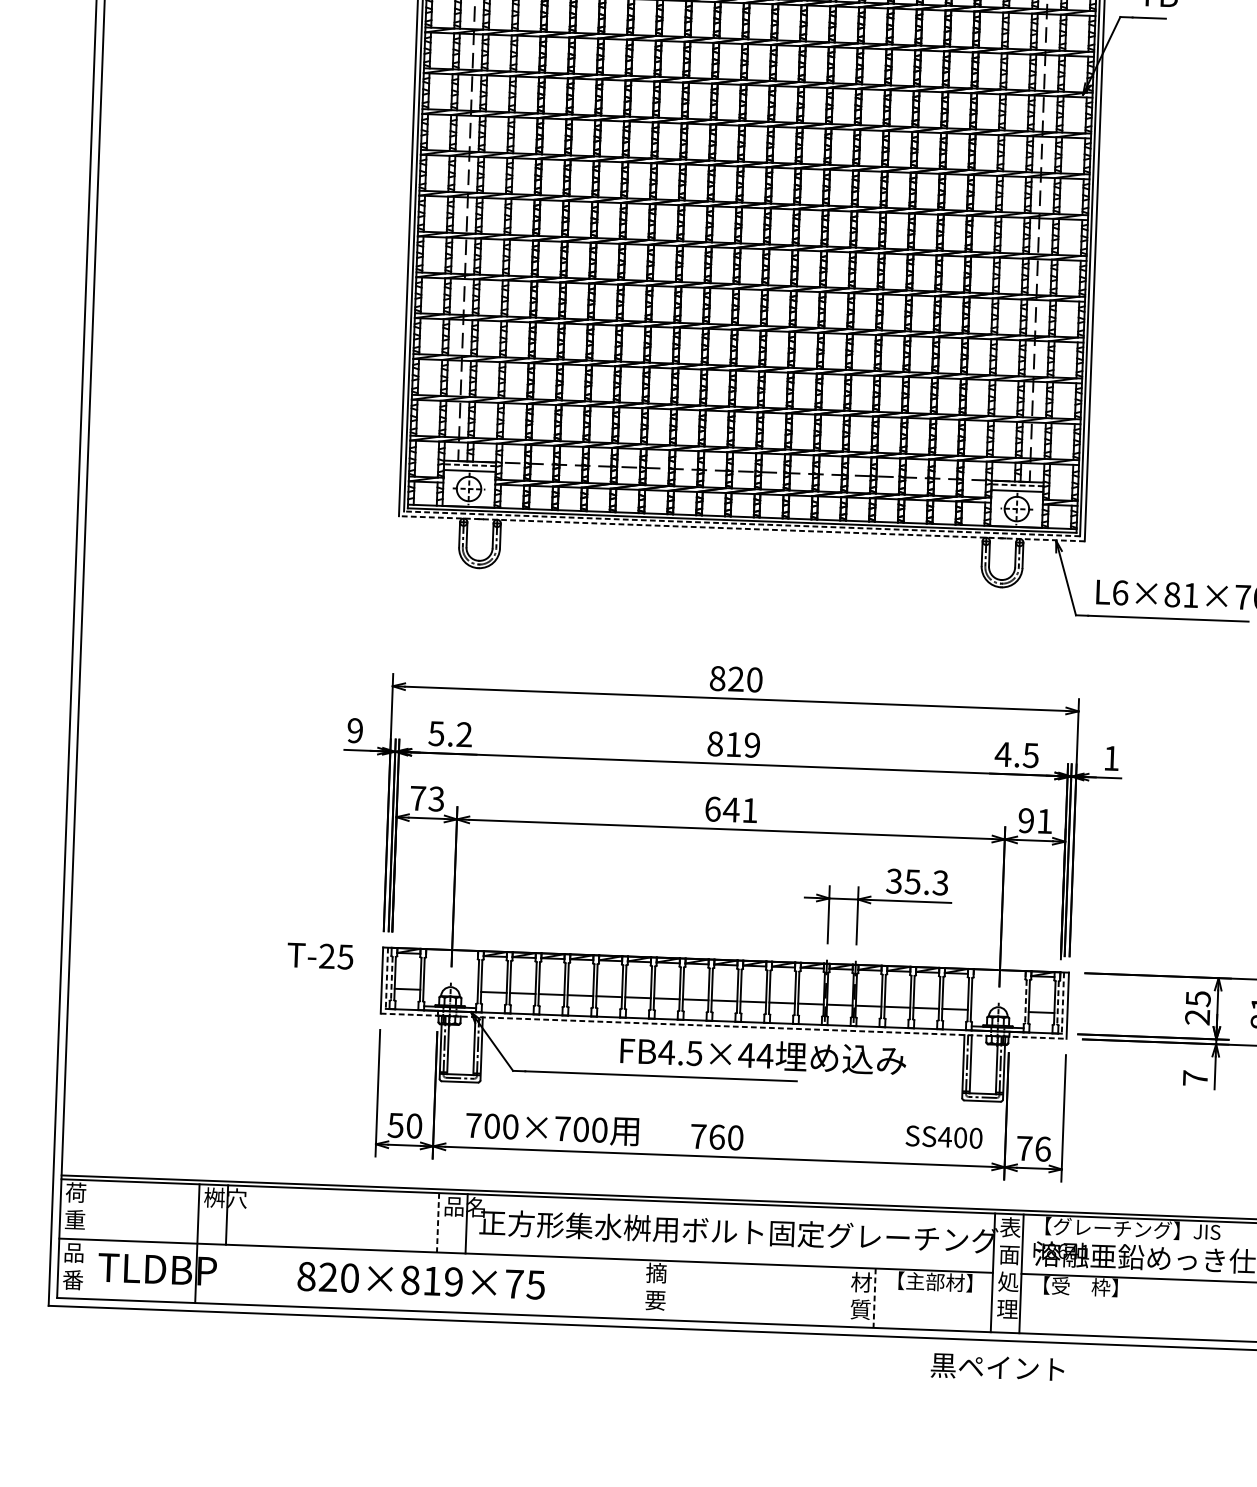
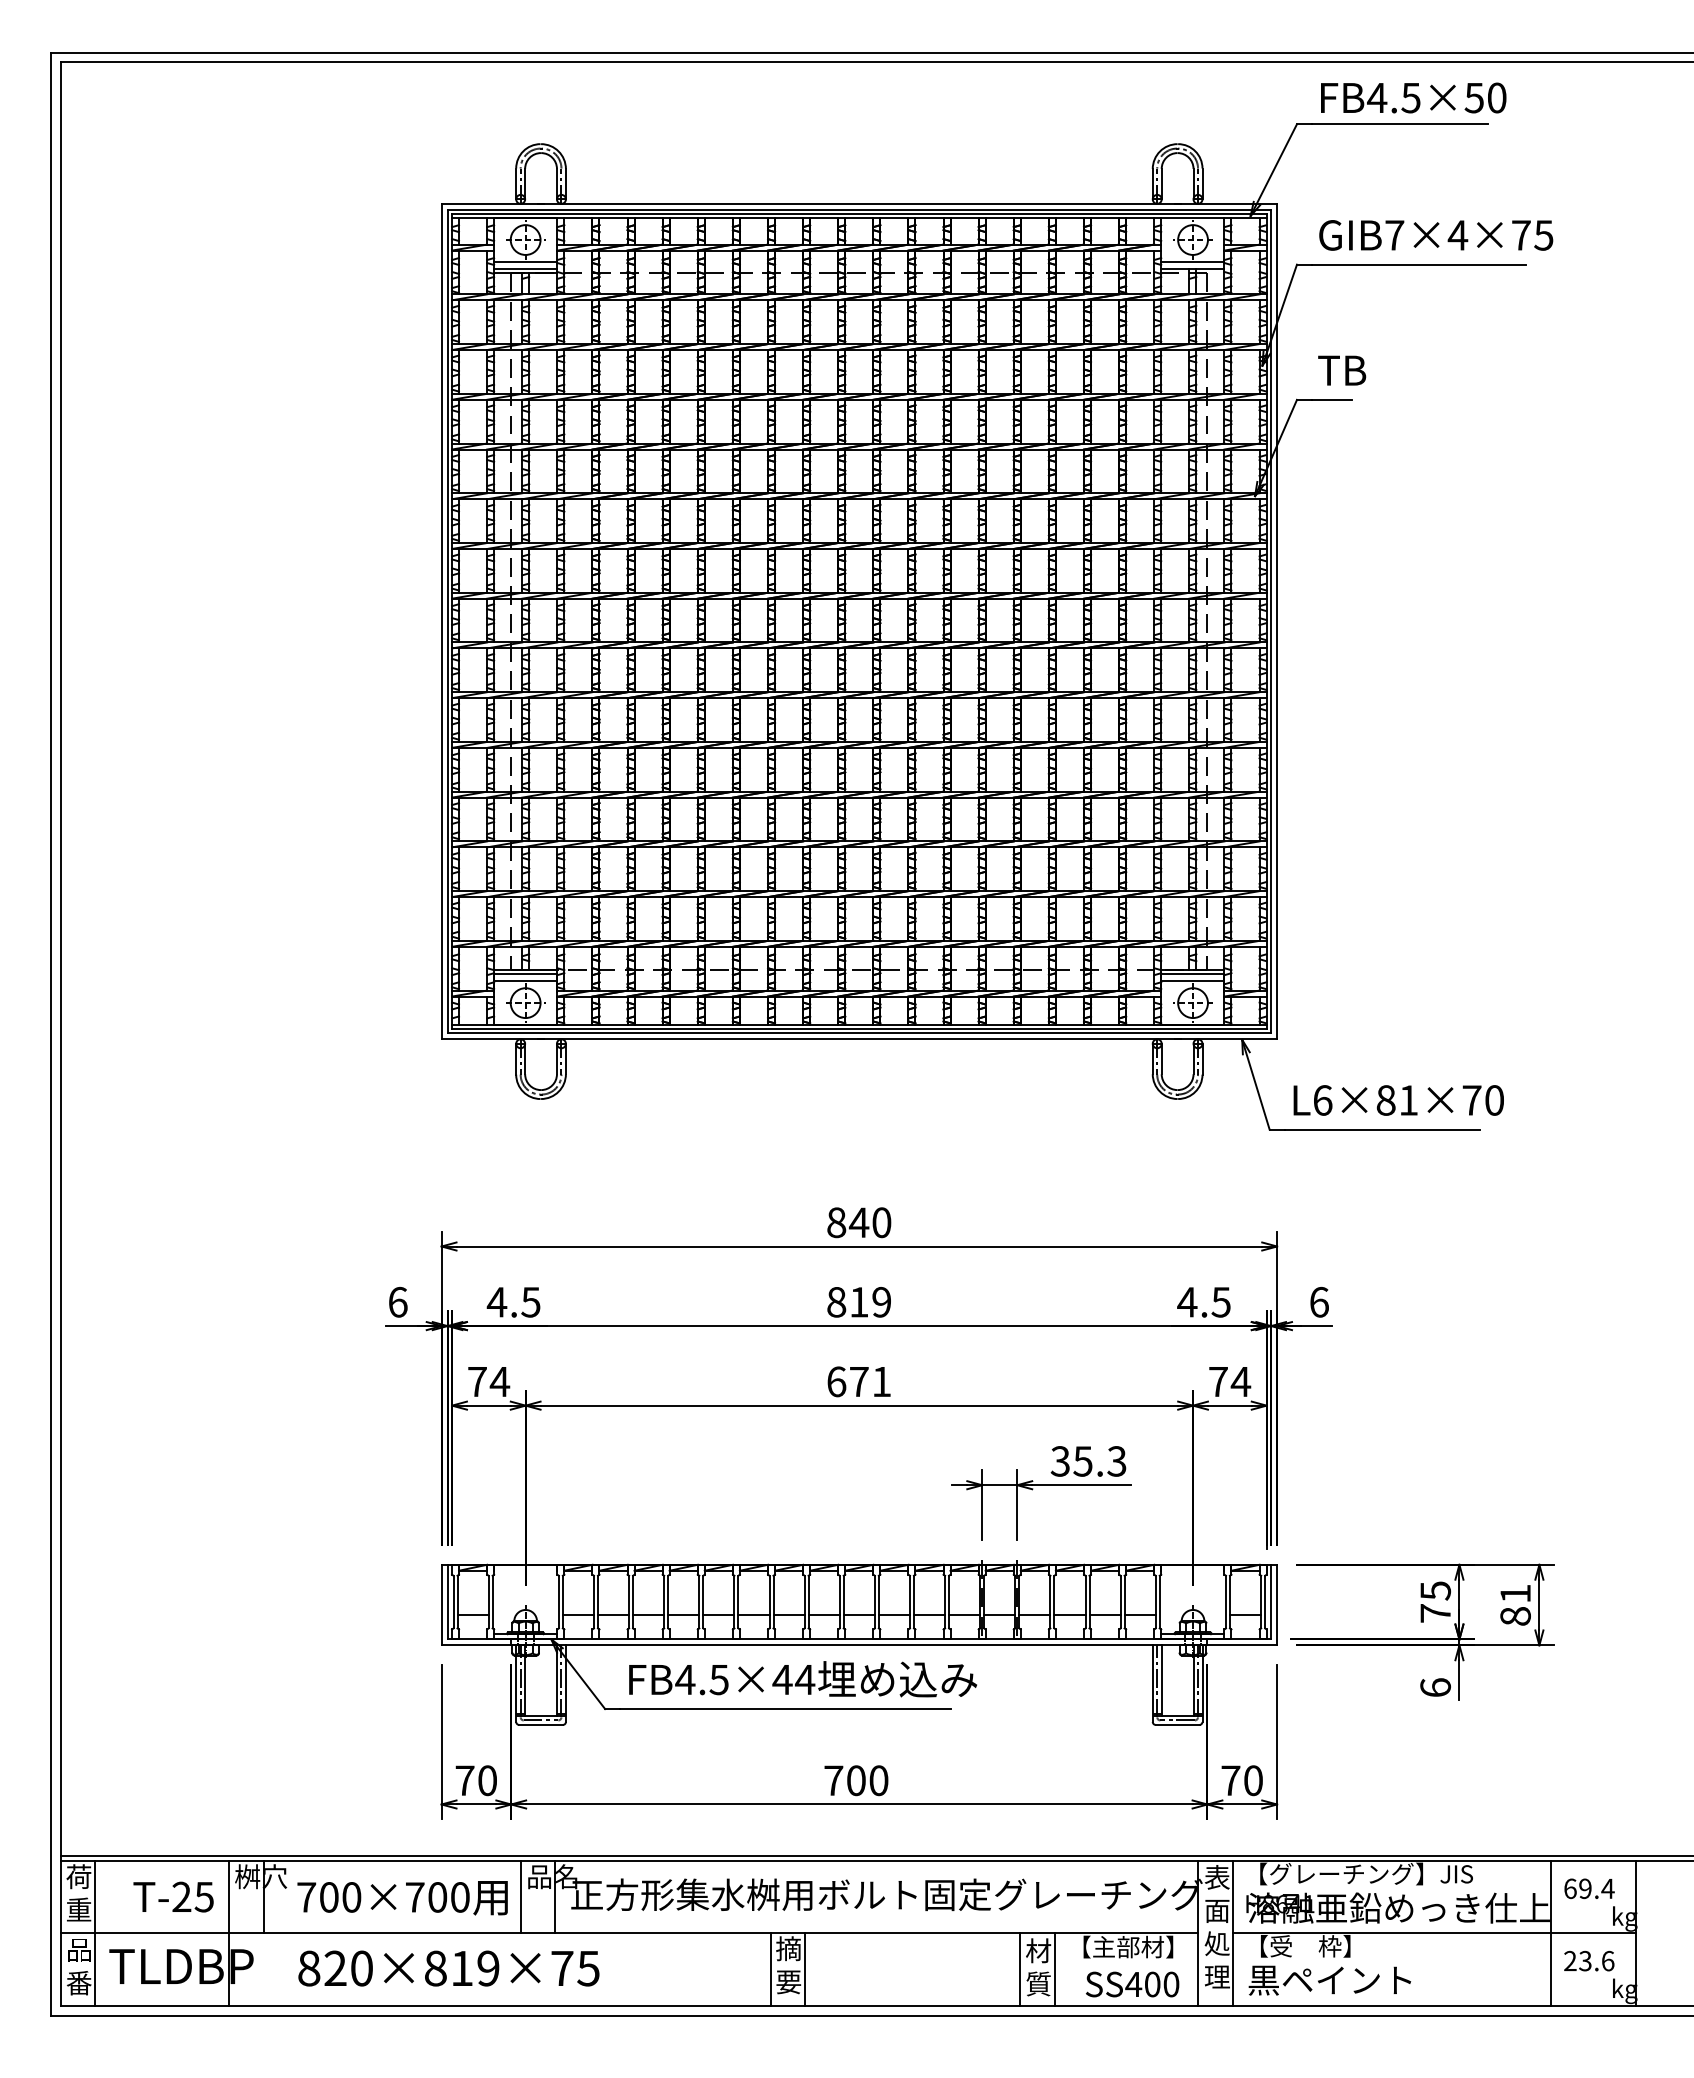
line: (469, 465) -> (525, 974), dashed -> solid
line: (1017, 485) -> (1192, 974), dashed -> solid
line: (742, 523) -> (859, 1033), dashed -> solid
line: (742, 528) -> (859, 1039), dashed -> solid
text: (735, 679) -> (858, 1222), 820 -> 840
text: (354, 730) -> (397, 1301), 9 -> 6
text: (450, 733) -> (513, 1301), 5.2 -> 4.5
text: (1111, 757) -> (1319, 1301), 1 -> 6
text: (436, 798) -> (499, 1381), 73 -> 74
text: (730, 809) -> (858, 1381), 641 -> 671
text: (1036, 820) -> (1230, 1381), 91 -> 74
text: (320, 955) -> (173, 1896), moved
line: (386, 978) -> (447, 1602), dashed -> solid
line: (391, 978) -> (453, 1602), dashed -> solid
line: (1025, 1002) -> (1225, 1602), dashed -> solid
line: (1058, 1003) -> (1265, 1602), dashed -> solid
line: (1063, 1003) -> (1271, 1602), dashed -> solid
text: (1197, 1017) -> (1435, 1613), 25 -> 75
line: (723, 1026) -> (859, 1645), dashed -> solid
text: (762, 1055) -> (802, 1679), moved
text: (1195, 1078) -> (1435, 1687), 7 -> 6
text: (395, 1125) -> (464, 1780), 50 -> 70
text: (552, 1129) -> (402, 1898), moved
text: (717, 1137) -> (856, 1780), 760 -> 700
text: (944, 1137) -> (1132, 1984), moved
text: (1043, 1149) -> (1253, 1780), 76 -> 70
line: (437, 1222) -> (520, 1897), dashed -> solid
line: (87, 1239) -> (95, 1933), added
text: (421, 1280) -> (448, 1968), moved
line: (640, 1289) -> (770, 1969), added
line: (669, 1290) -> (805, 1969), added
line: (846, 1297) -> (1020, 1969), added
line: (874, 1299) -> (1055, 1970), dashed -> solid
text: (997, 1367) -> (1329, 1980), moved

